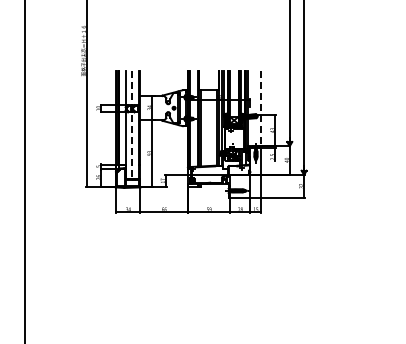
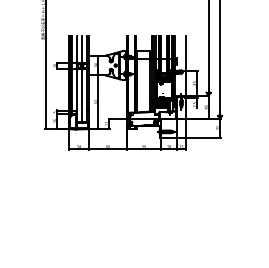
line: (261, 108) -> (185, 65), dashed -> solid
line: (132, 125) -> (82, 79), dashed -> solid

